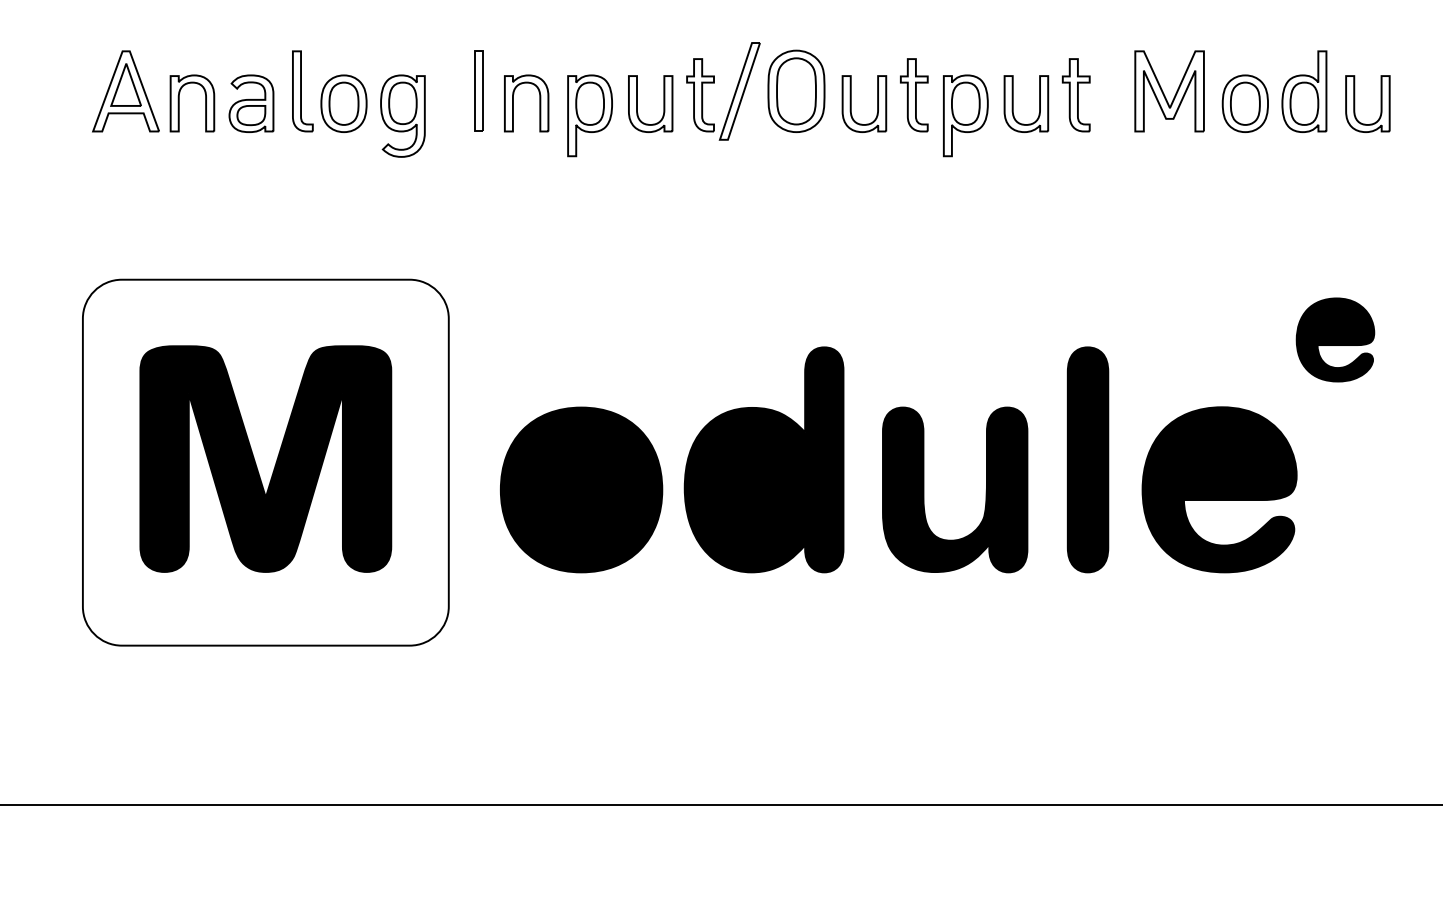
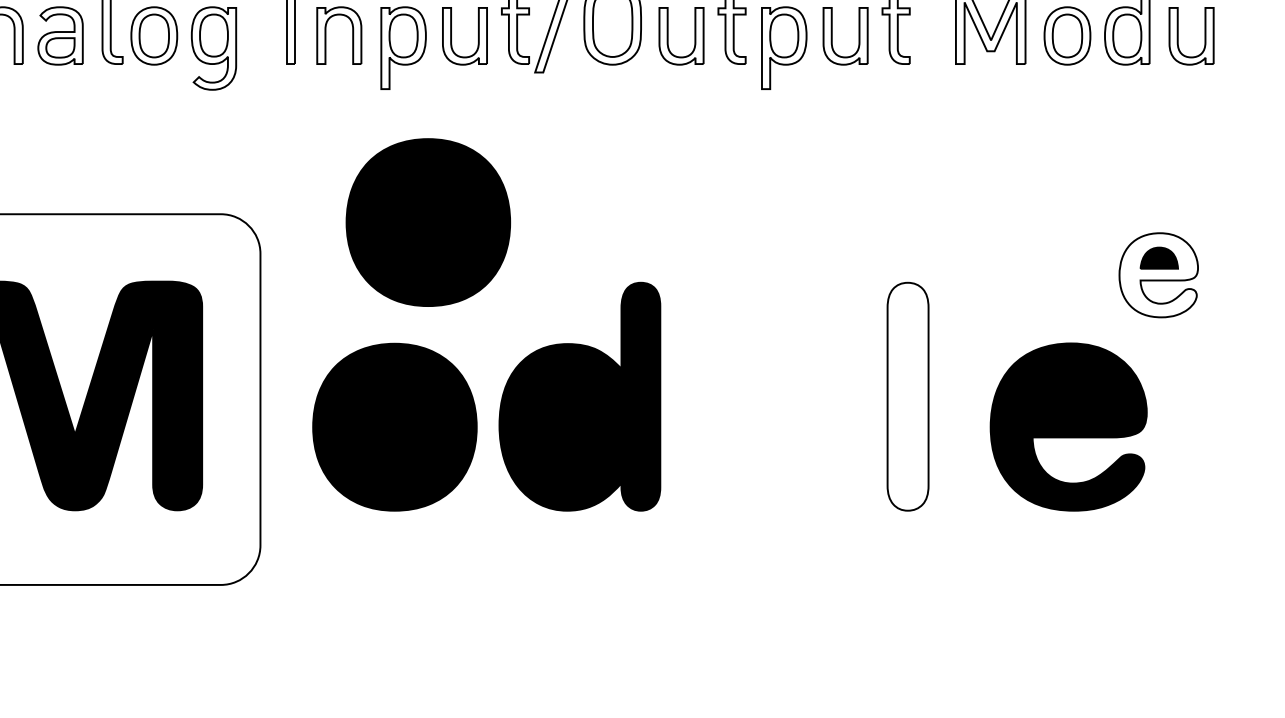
part: (614, 287) -> (428, 222), added
fill: (1335, 339) -> (1158, 274), removed
fill: (1087, 459) -> (907, 396), removed
part: (1219, 489) -> (1068, 426), moved
part: (985, 491) -> (804, 428), removed

